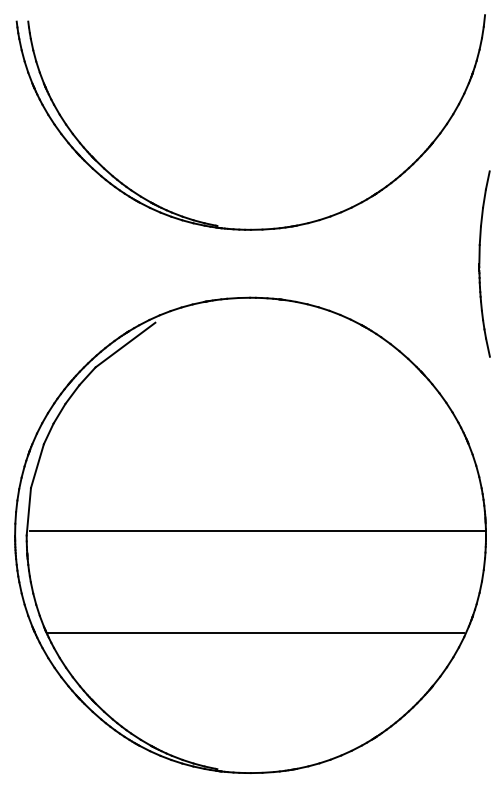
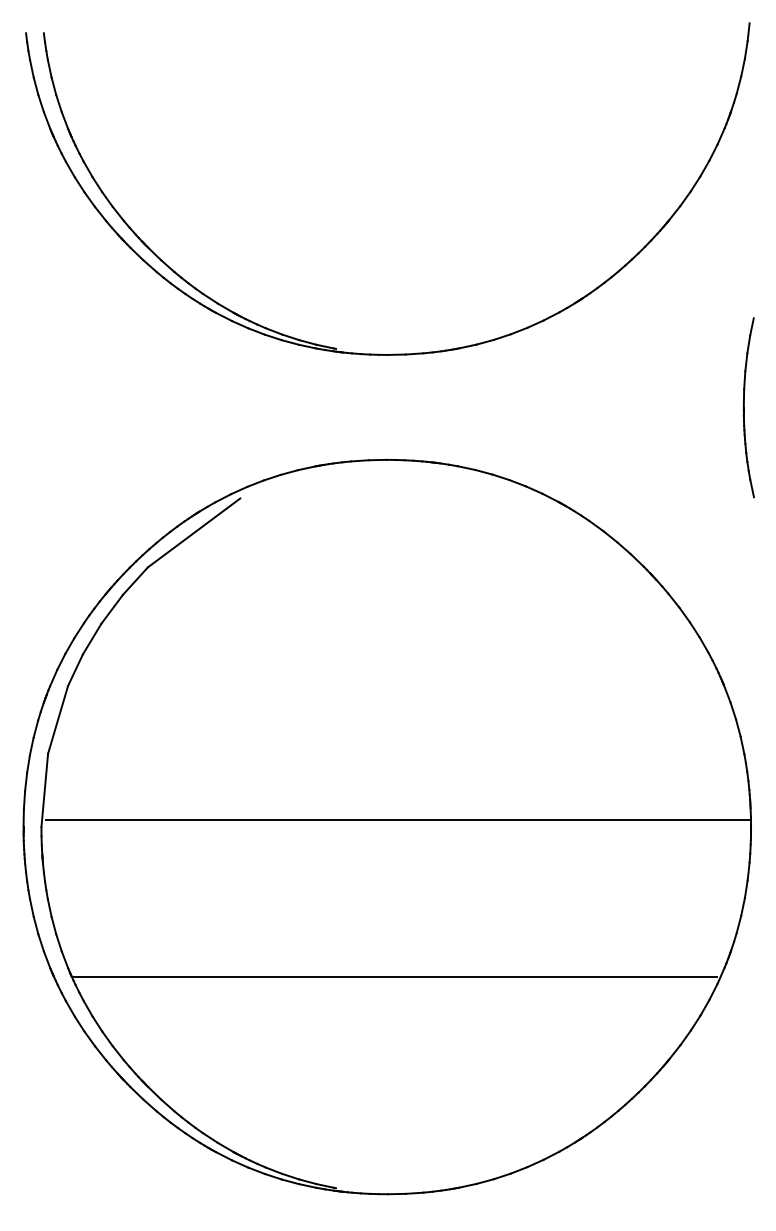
part: (484, 263) -> (748, 406), size x0.62

